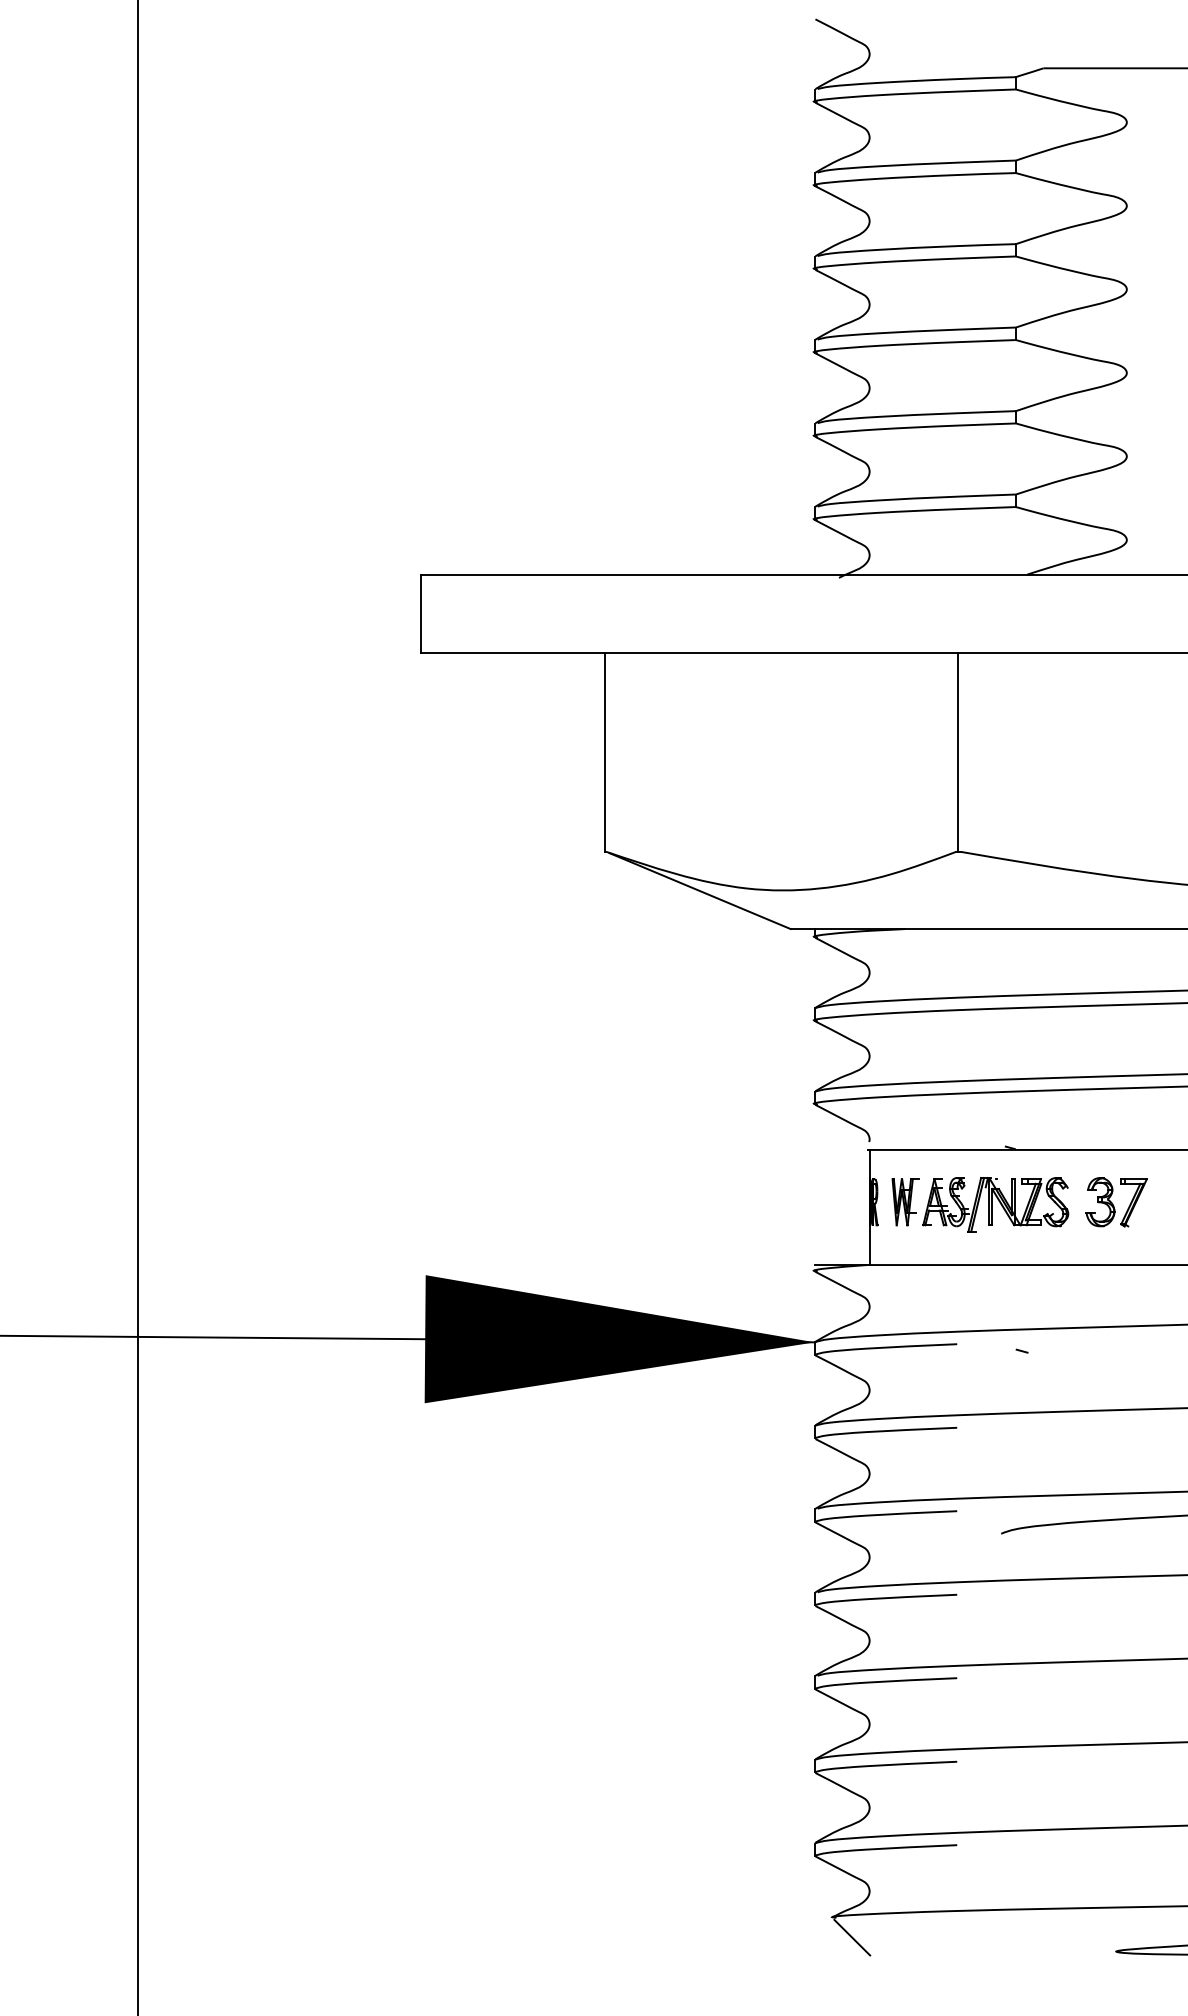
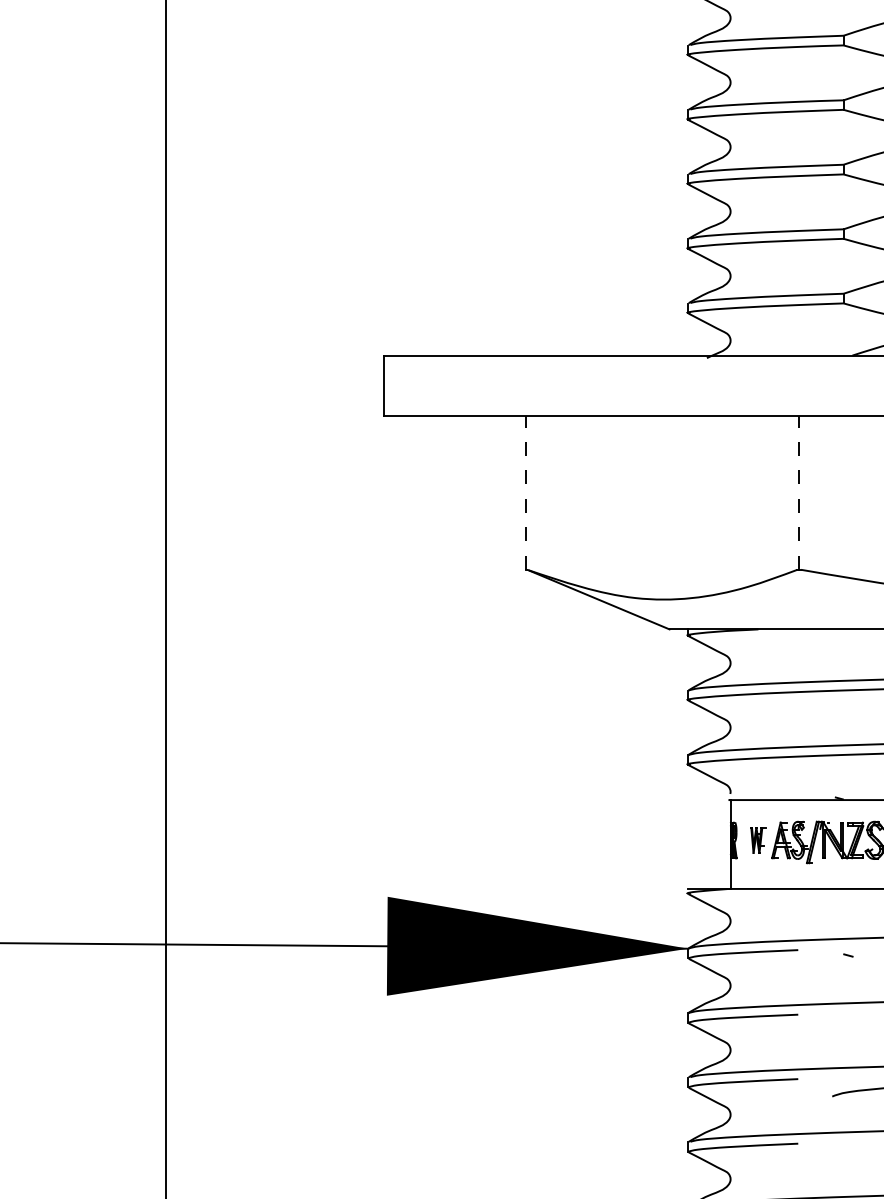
line: (605, 752) -> (526, 493), solid -> dashed
line: (957, 752) -> (798, 493), solid -> dashed
part: (905, 1202) -> (758, 840), size x0.7

